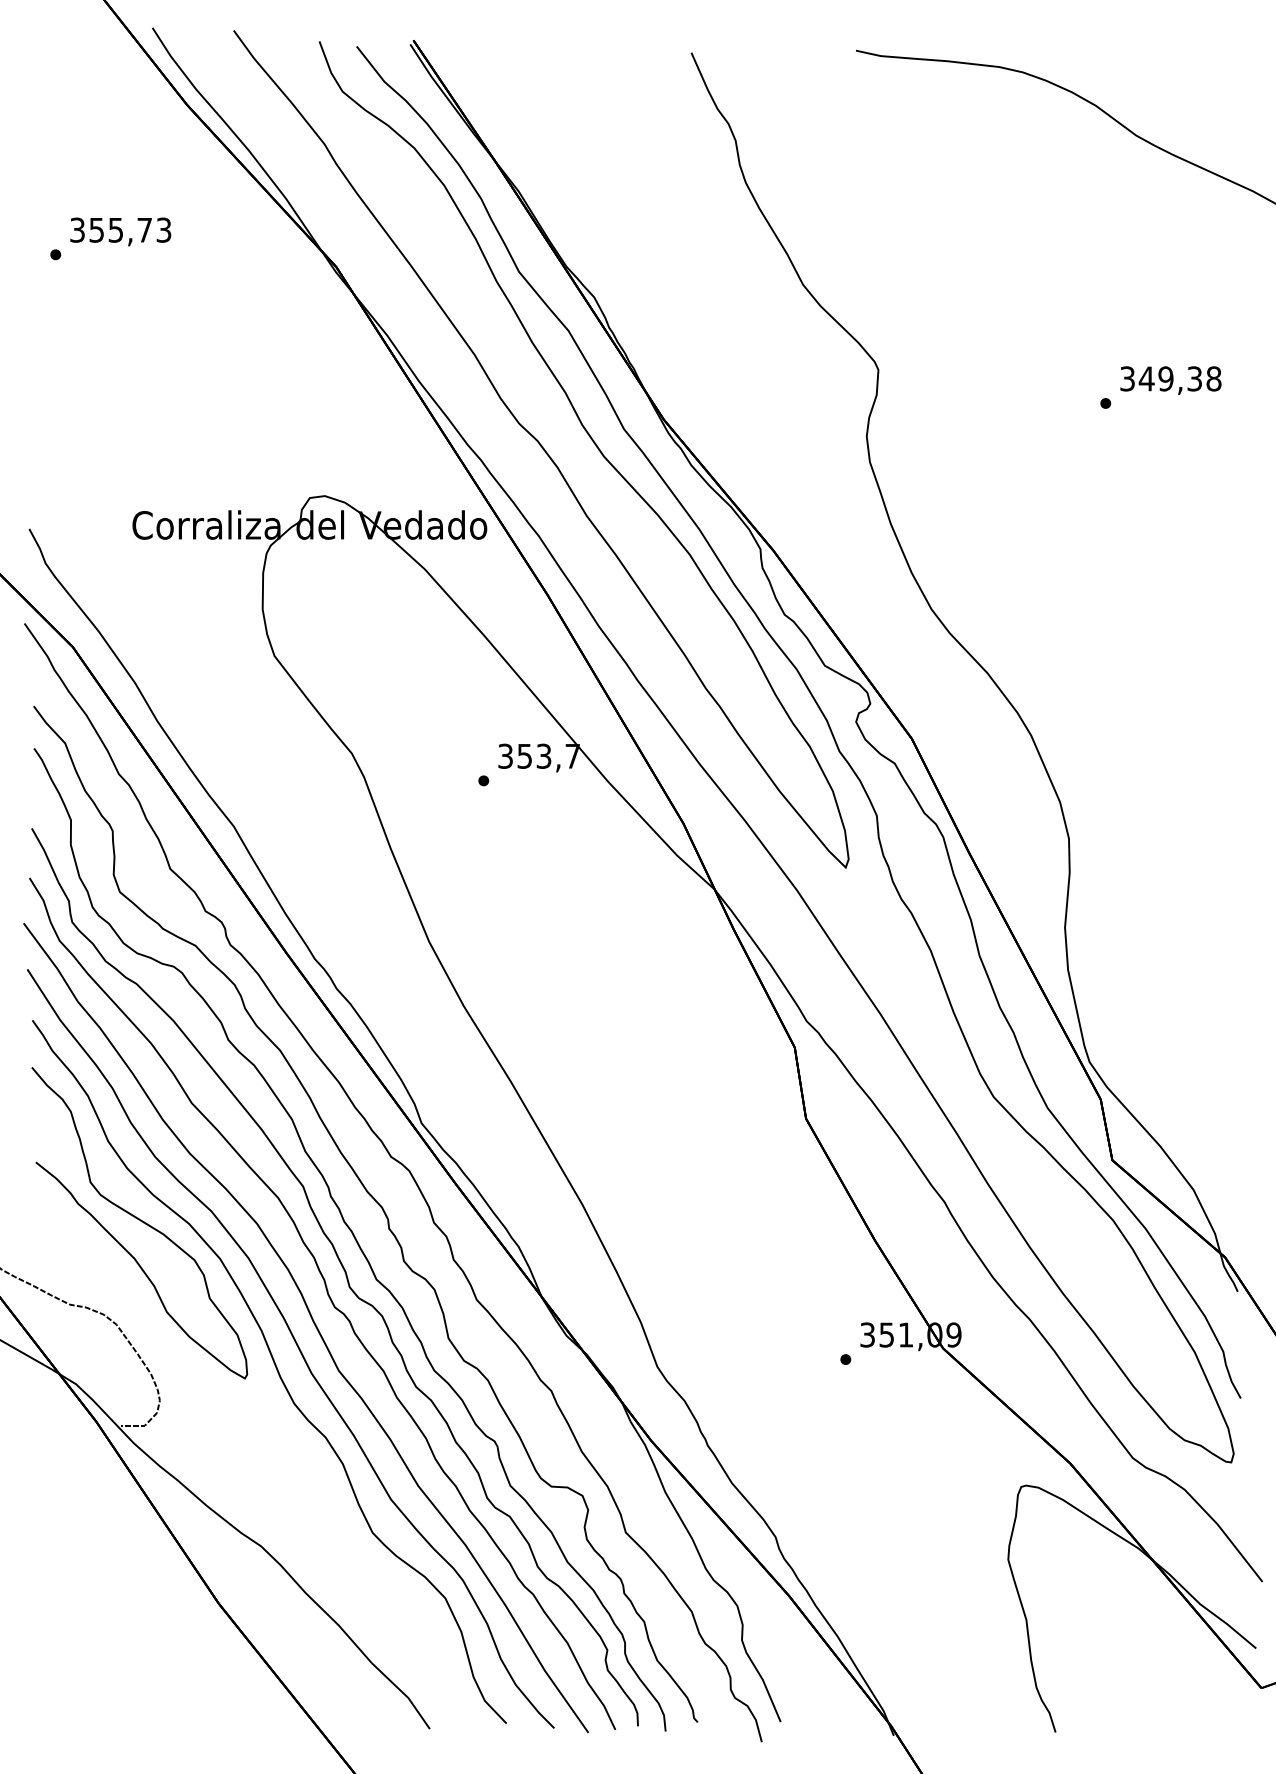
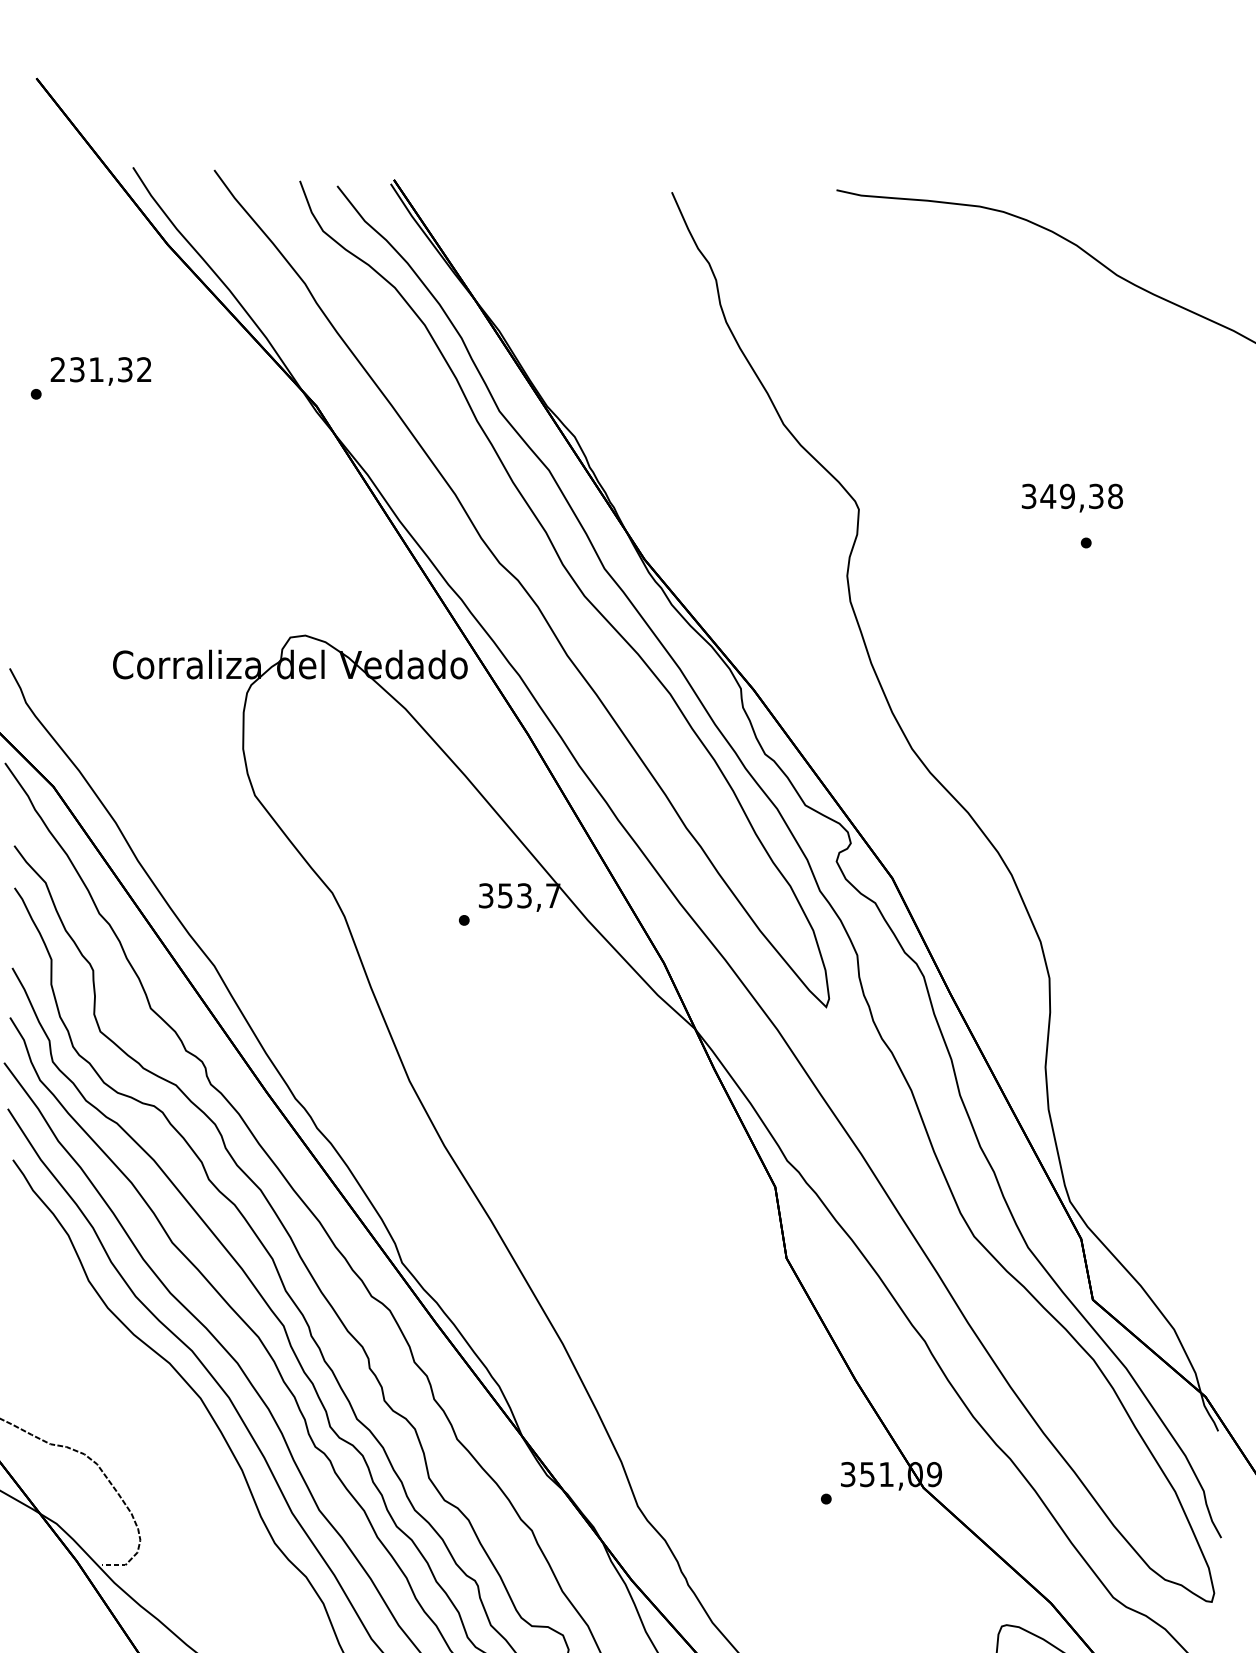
text: (120, 229) -> (101, 369), 355,73 -> 231,32
text: (1170, 380) -> (1072, 498), moved
curve: (140, 1221) -> (121, 1361), removed

